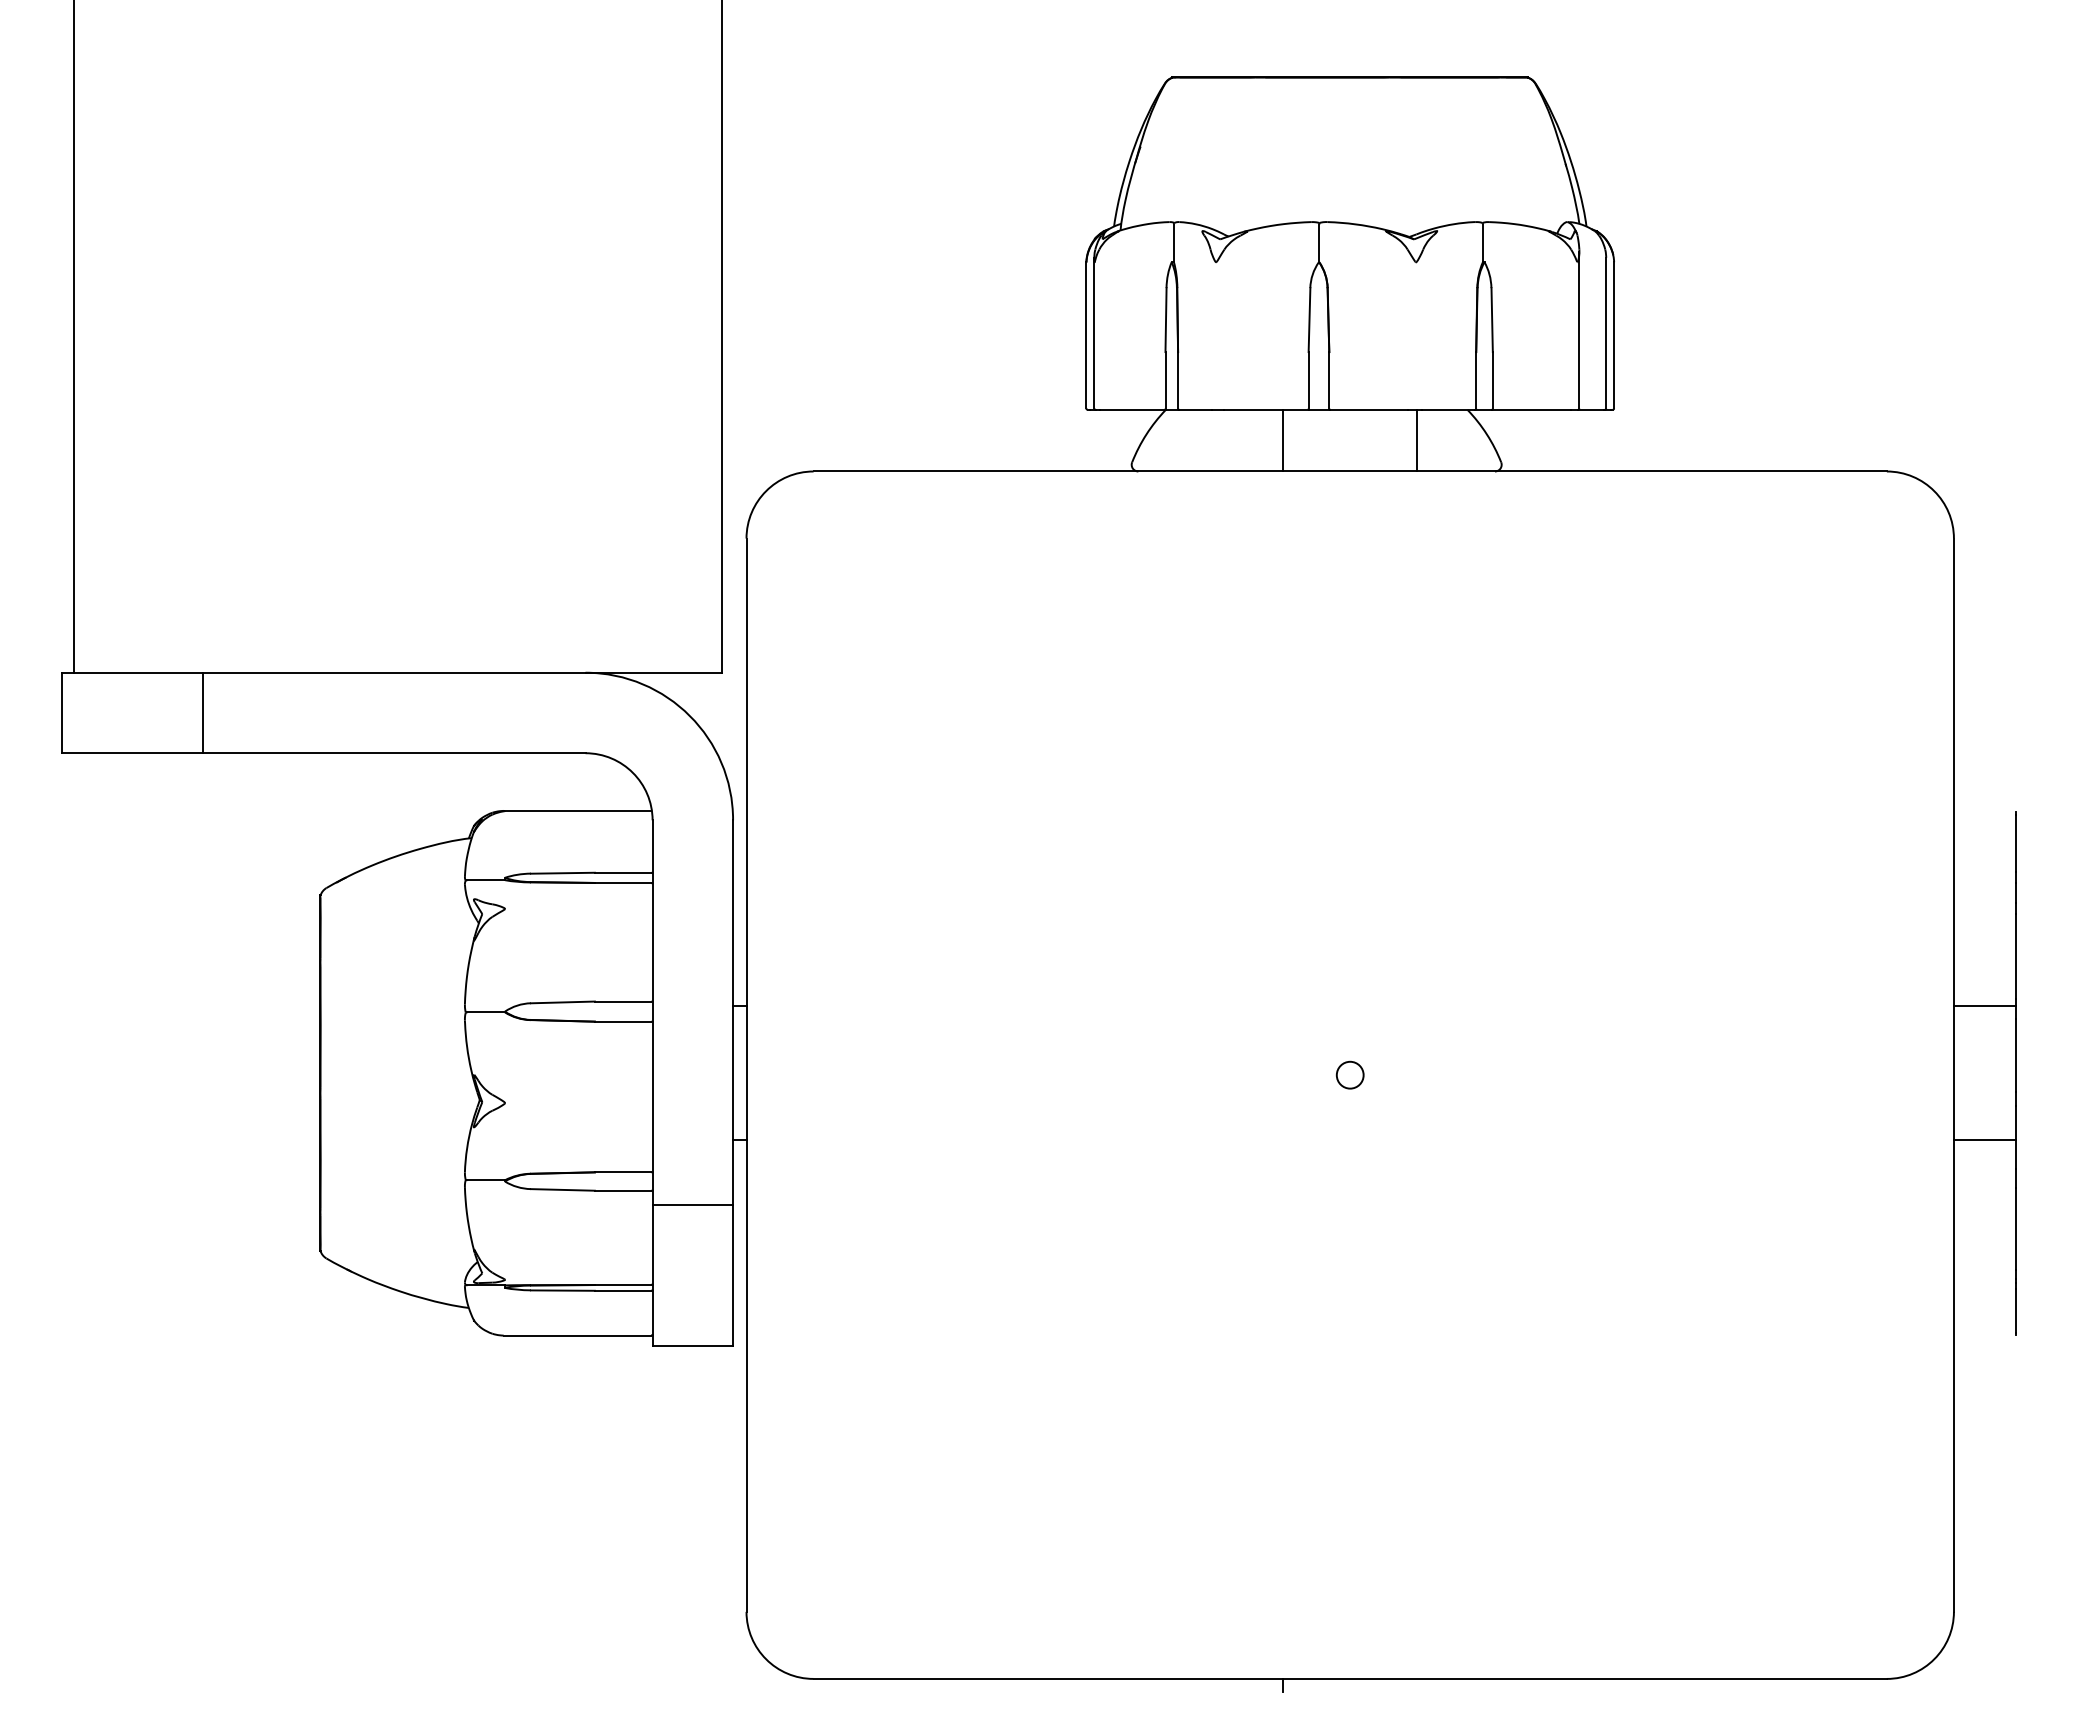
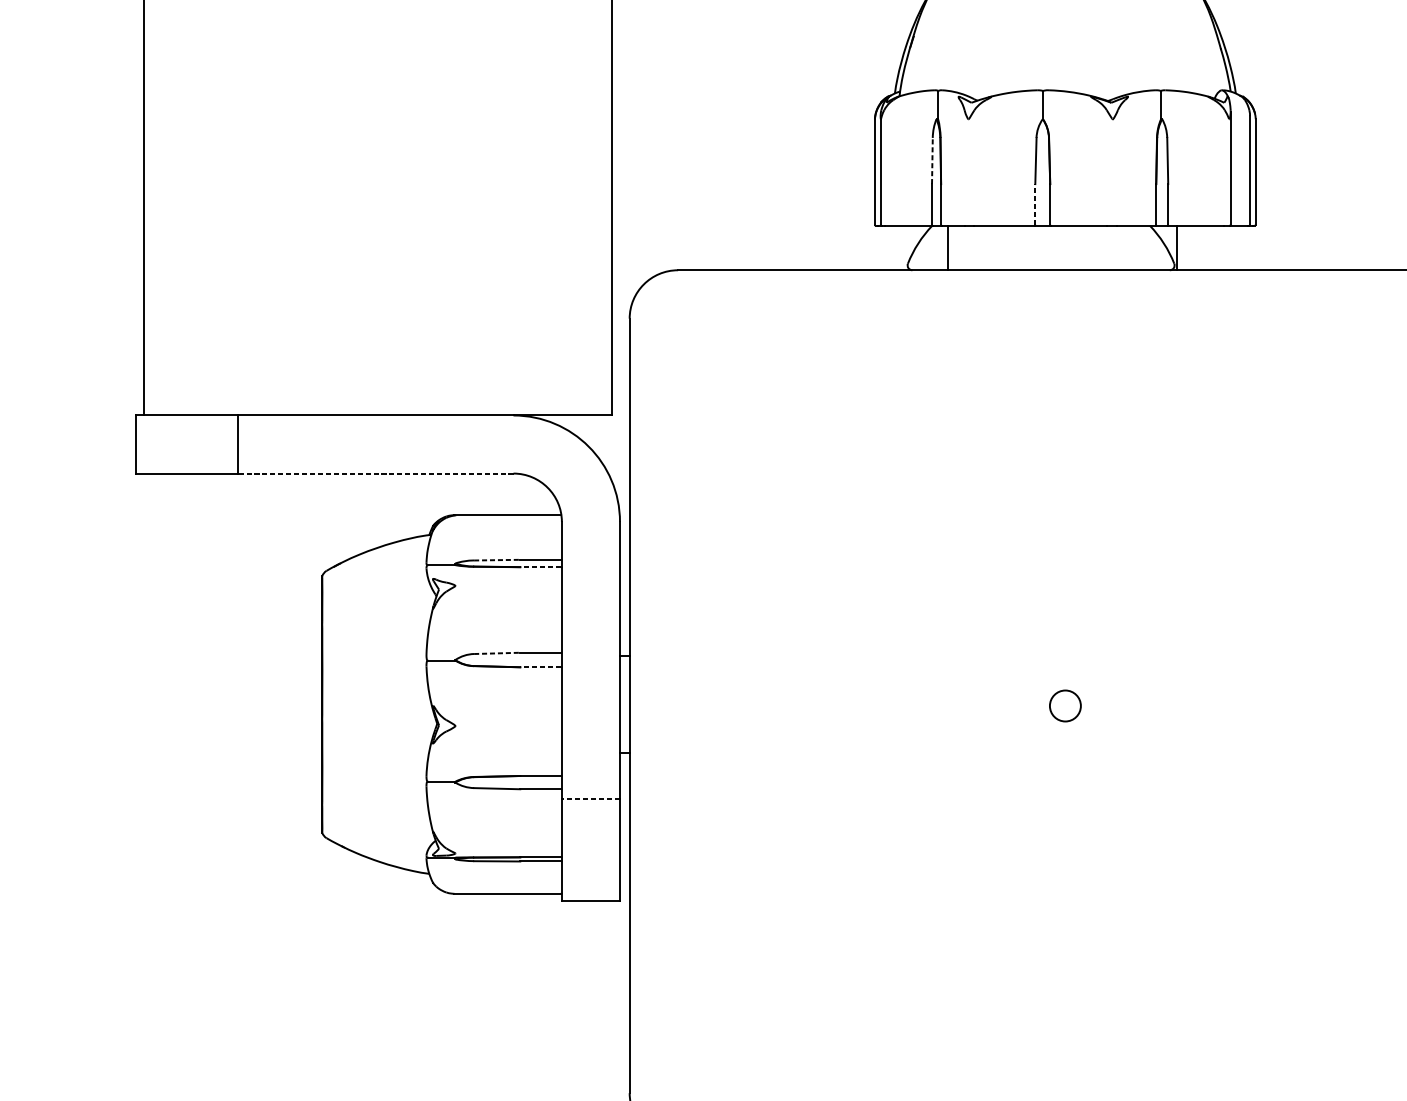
line: (1166, 319) -> (932, 160), solid -> dashed
line: (1308, 379) -> (1035, 203), solid -> dashed
line: (1283, 440) -> (948, 247), moved
line: (1417, 440) -> (1177, 247), moved
line: (393, 753) -> (374, 473), solid -> dashed
line: (563, 873) -> (497, 560), solid -> dashed
line: (622, 882) -> (540, 566), solid -> dashed
line: (563, 1002) -> (497, 653), solid -> dashed
line: (622, 1021) -> (540, 667), solid -> dashed
circle: (1349, 1074) -> (1064, 705), size x1.6
line: (692, 1204) -> (590, 799), solid -> dashed

